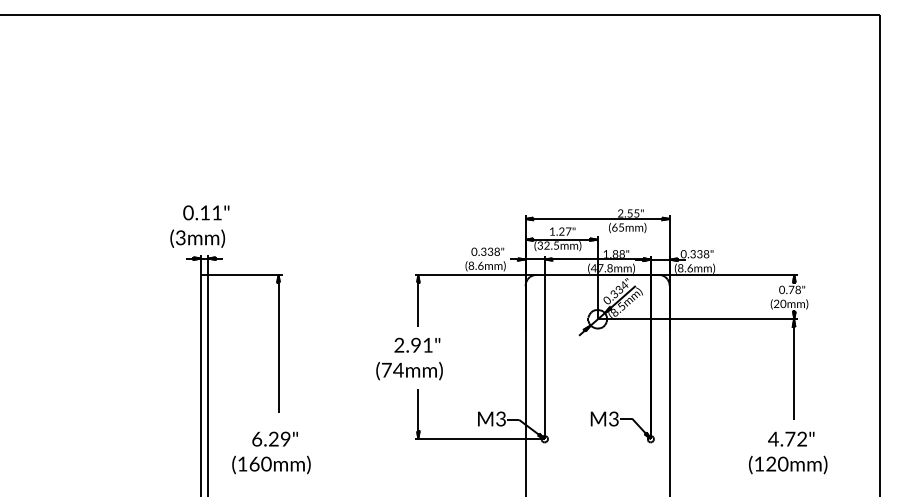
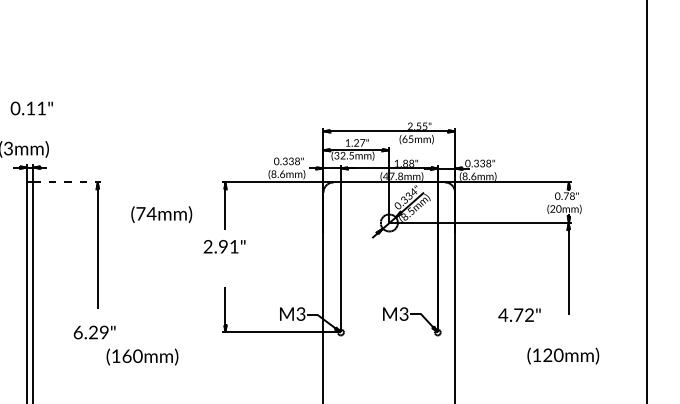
text: (206, 212) -> (31, 108), moved
line: (245, 274) -> (67, 182), solid -> dashed
text: (409, 371) -> (161, 214), moved
text: (791, 438) -> (519, 314), moved
text: (271, 464) -> (142, 356), moved

